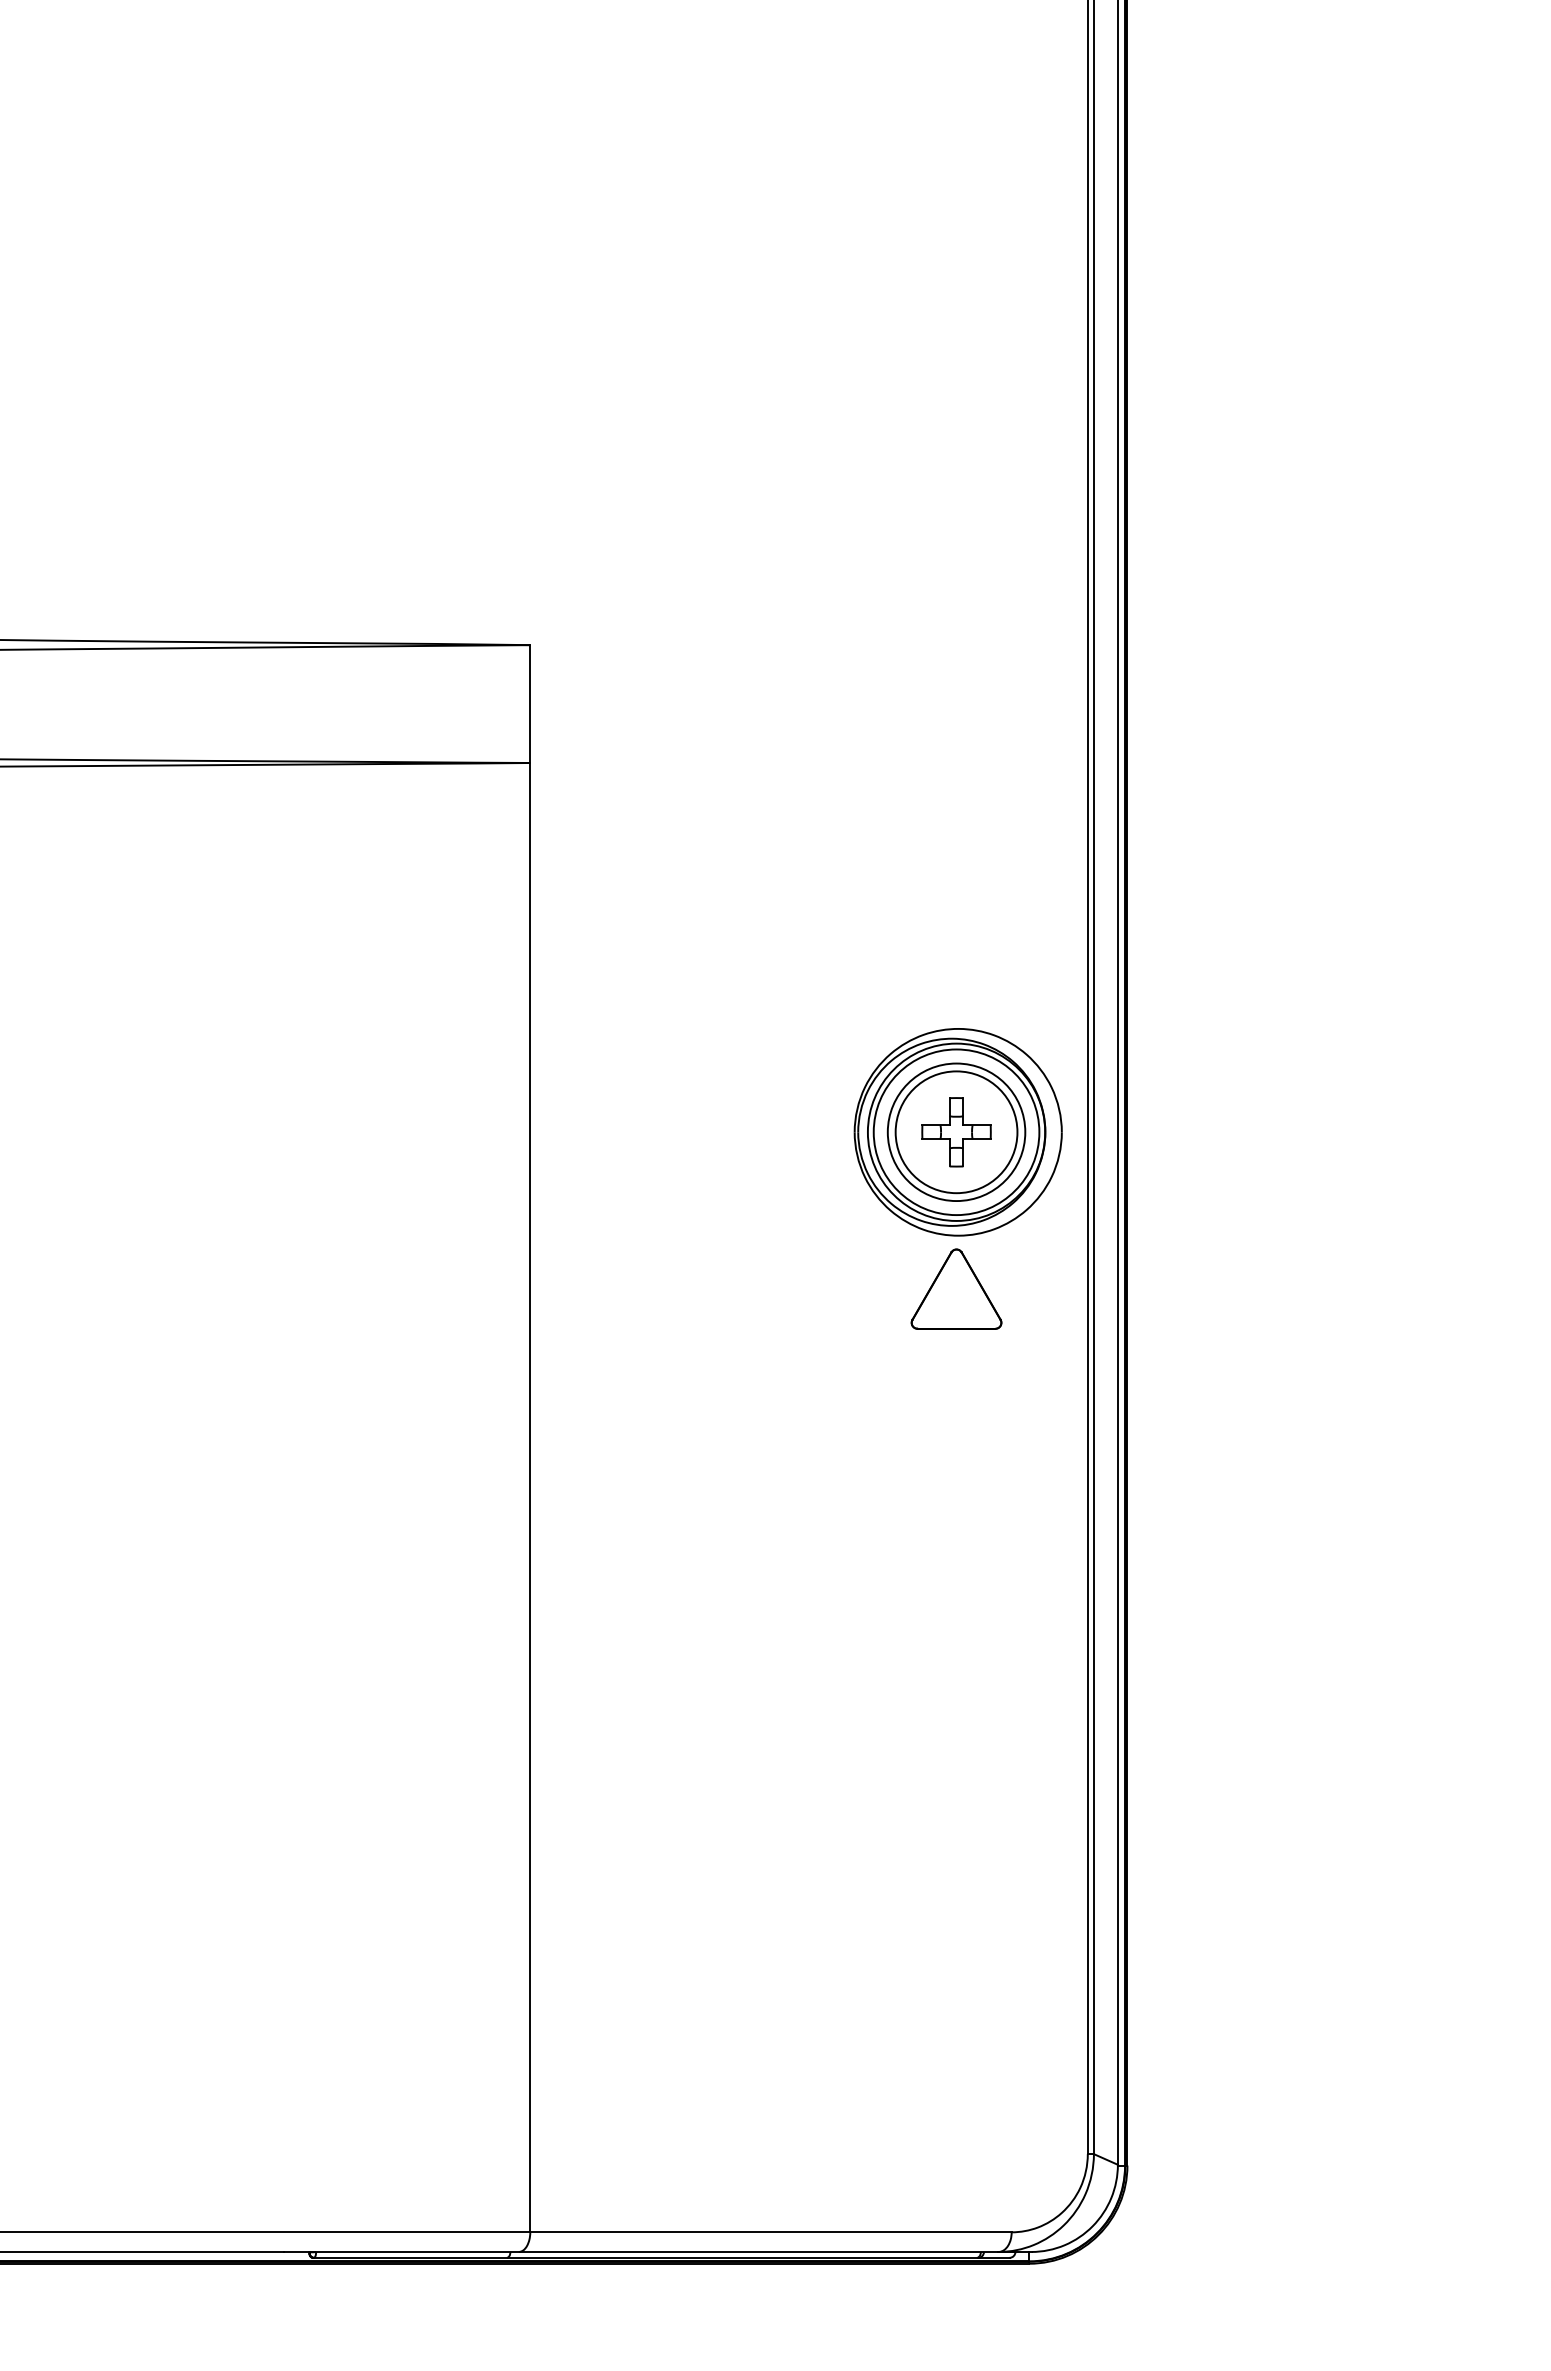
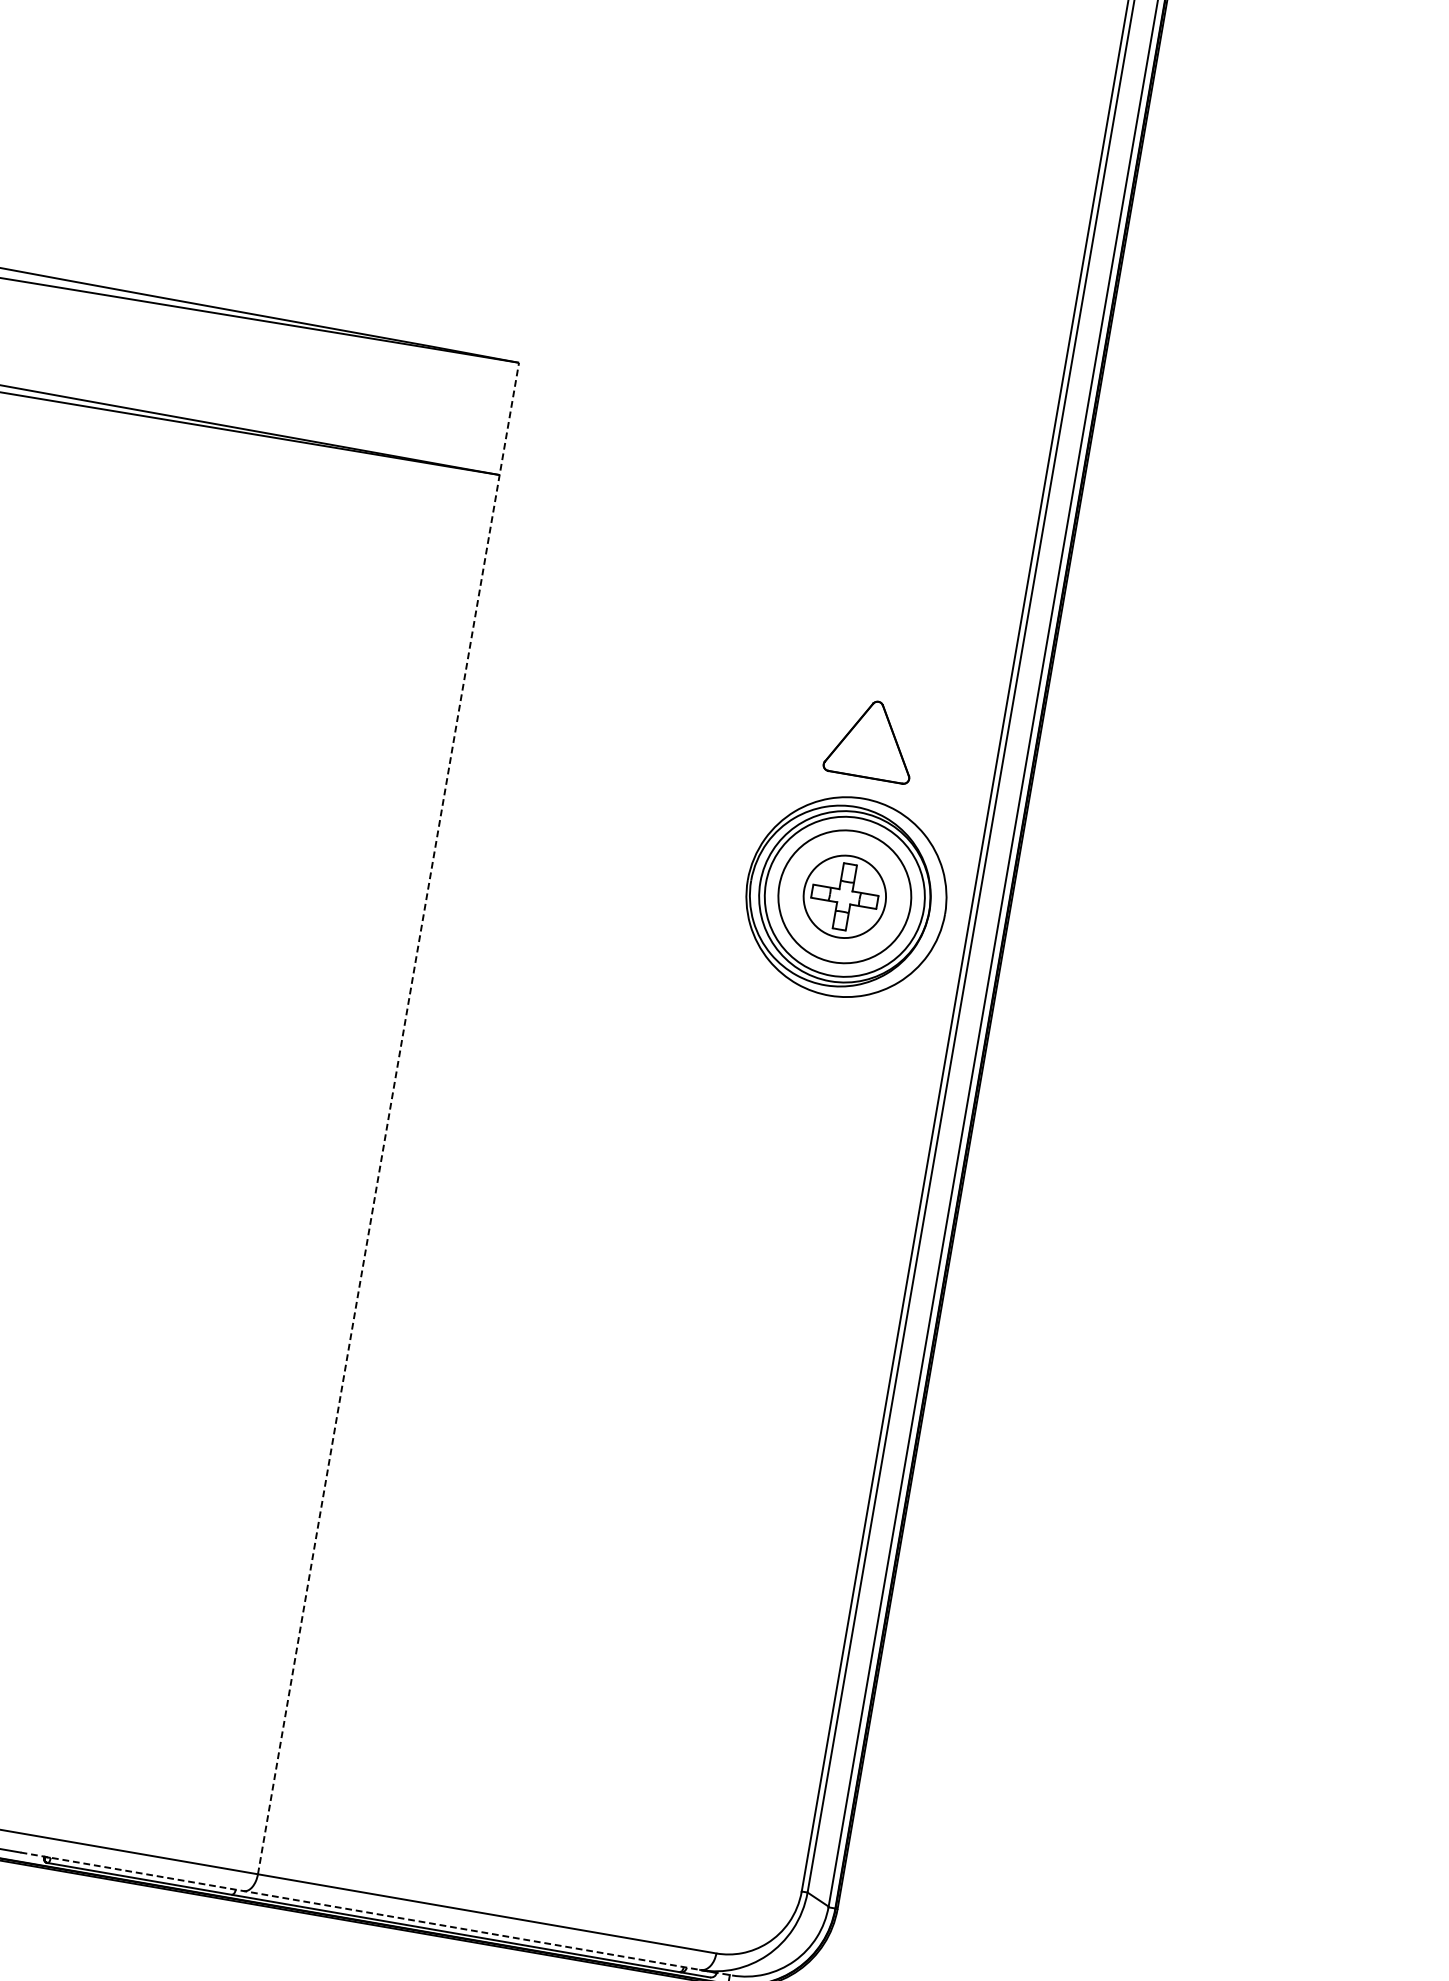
circle: (956, 1132) -> (844, 897), size x0.7
part: (956, 1288) -> (872, 738), moved
line: (530, 1438) -> (388, 1118), solid -> dashed
line: (658, 2251) -> (376, 1913), solid -> dashed

